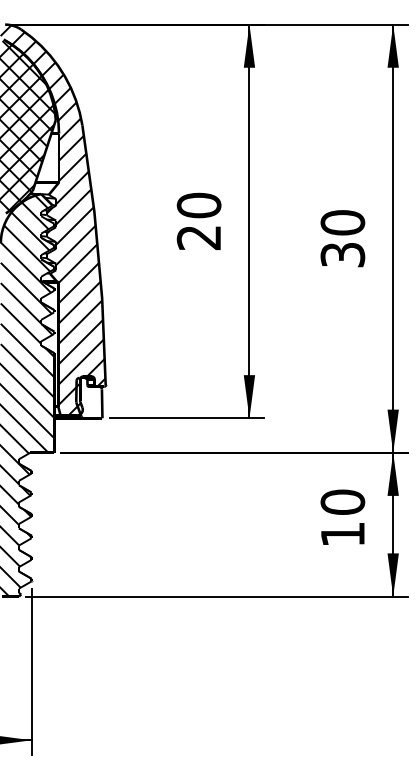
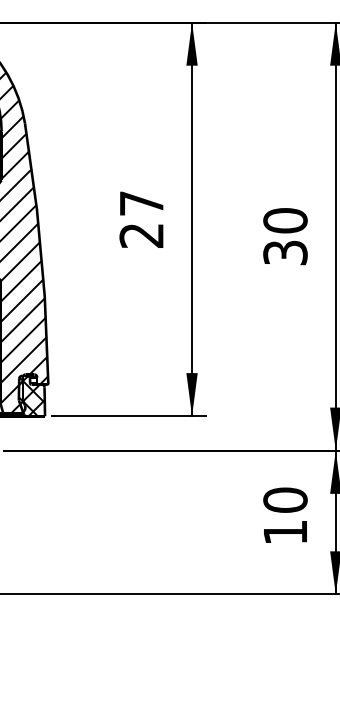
text: (198, 205) -> (141, 203), 20 -> 27
hatch: (89, 398) -> (32, 396), added

